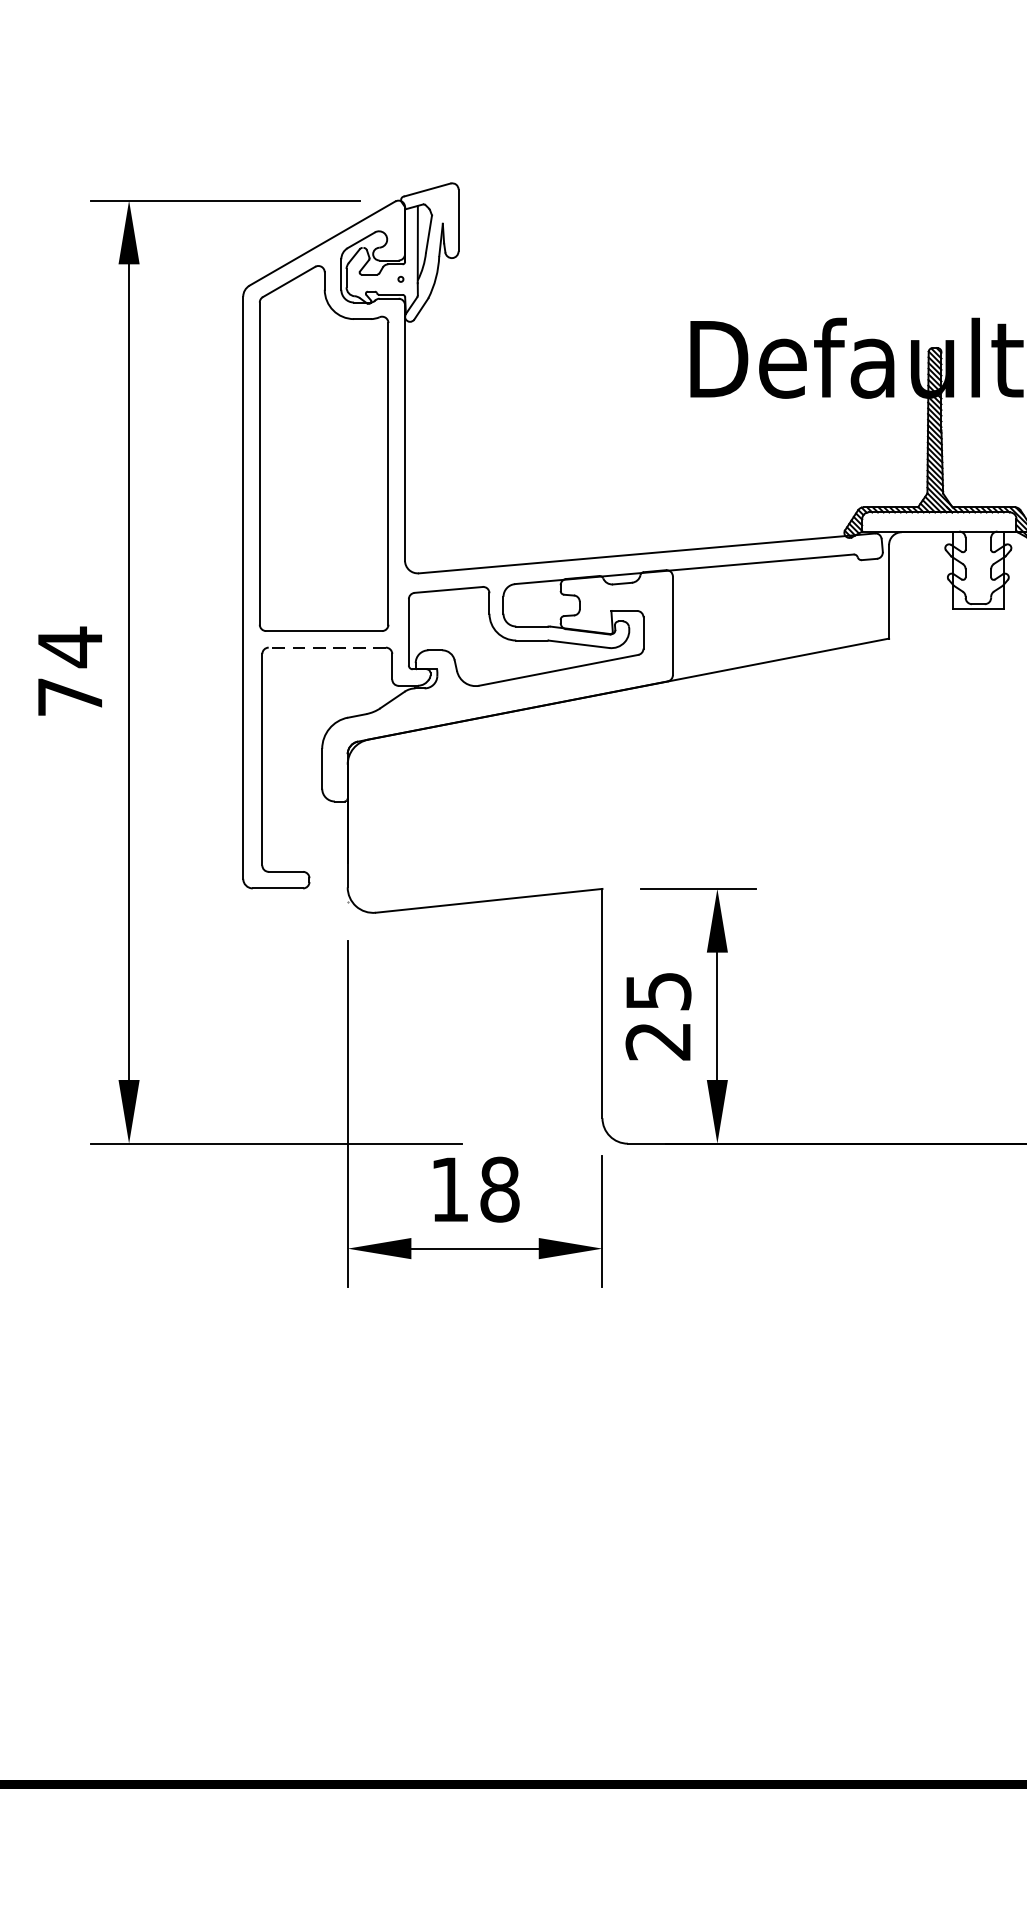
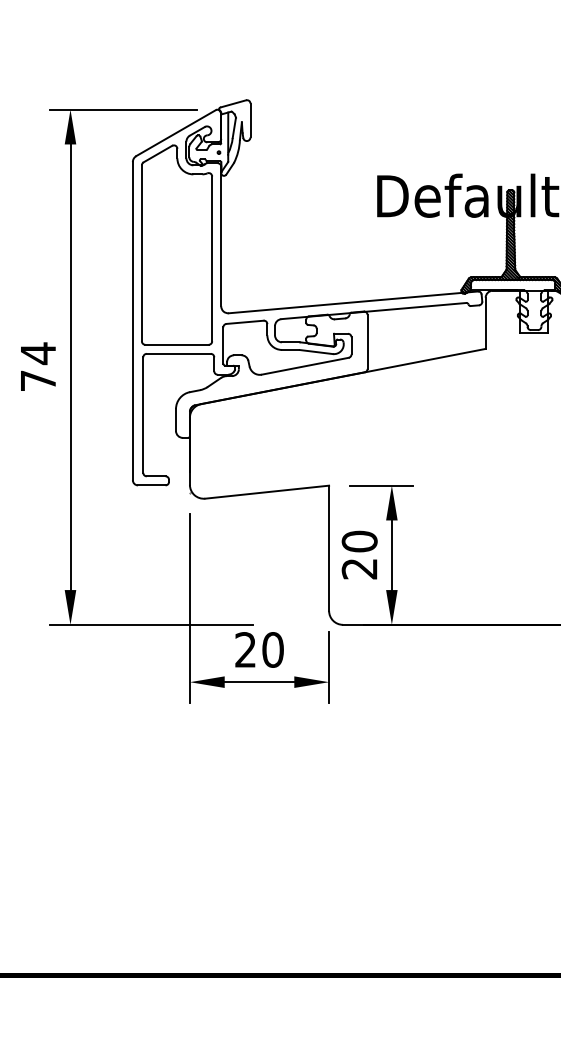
line: (326, 646) -> (178, 353), dashed -> solid
text: (658, 991) -> (359, 541), 25 -> 20
text: (475, 1188) -> (259, 649), 18 -> 20

